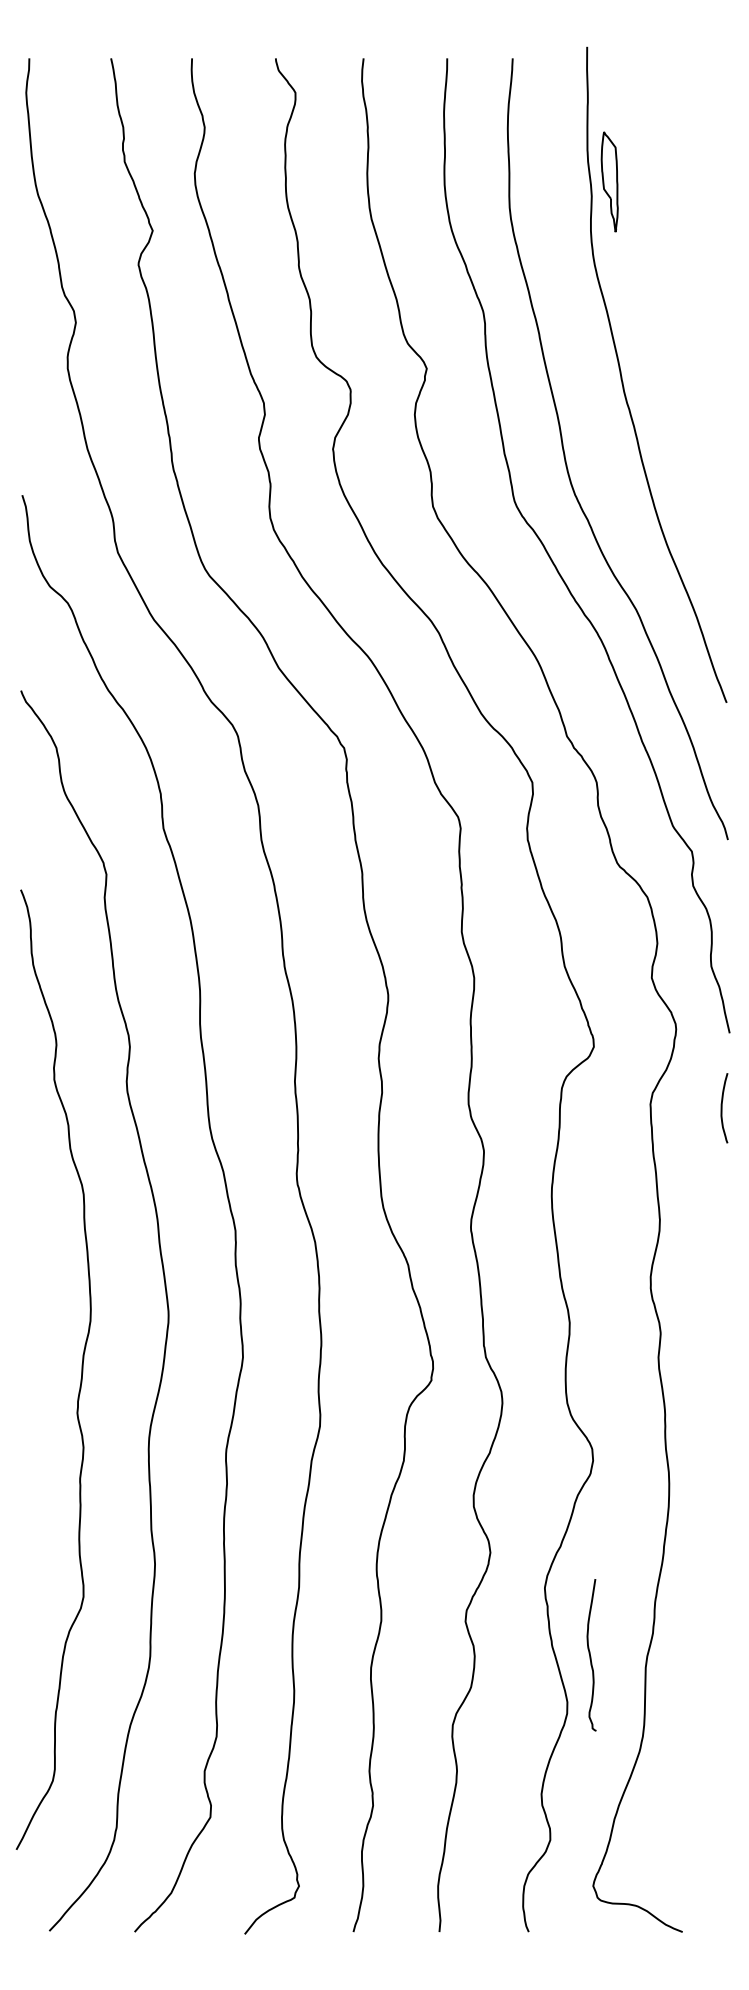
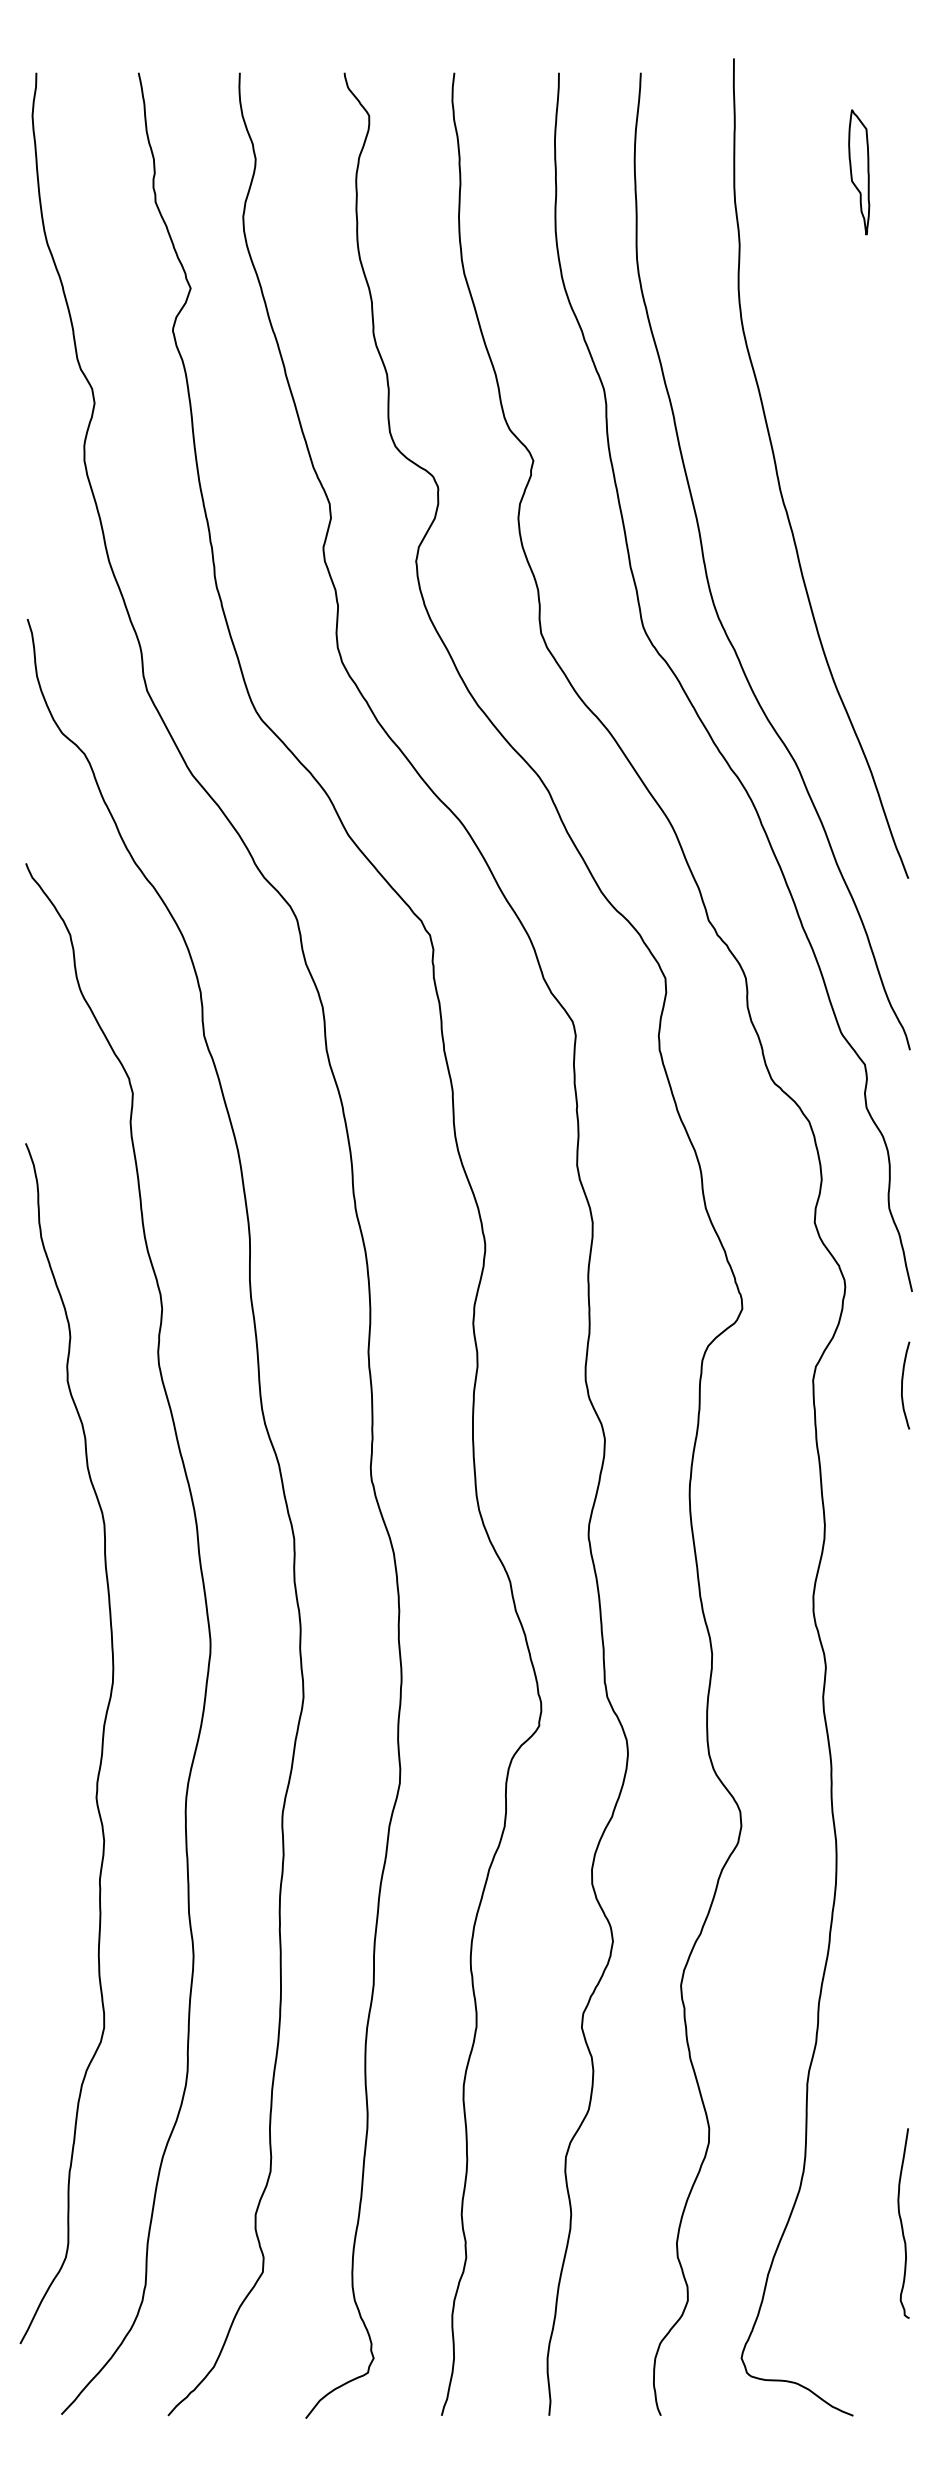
part: (610, 182) -> (859, 172), moved
curve: (81, 1369) -> (101, 1743), moved
curve: (590, 1655) -> (902, 2223), moved

